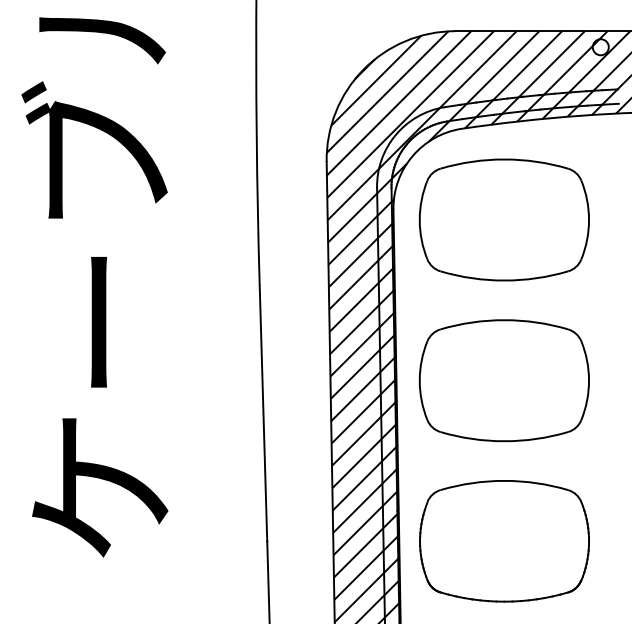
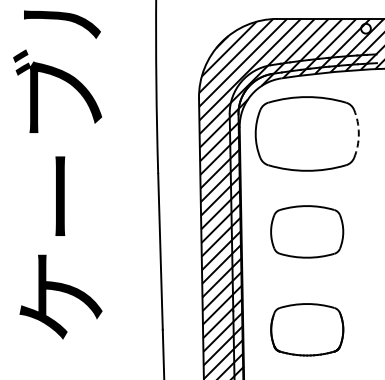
arc: (588, 219) -> (358, 133), solid -> dashed
part: (503, 380) -> (306, 231), size x0.7
part: (503, 540) -> (306, 329), size x0.7

